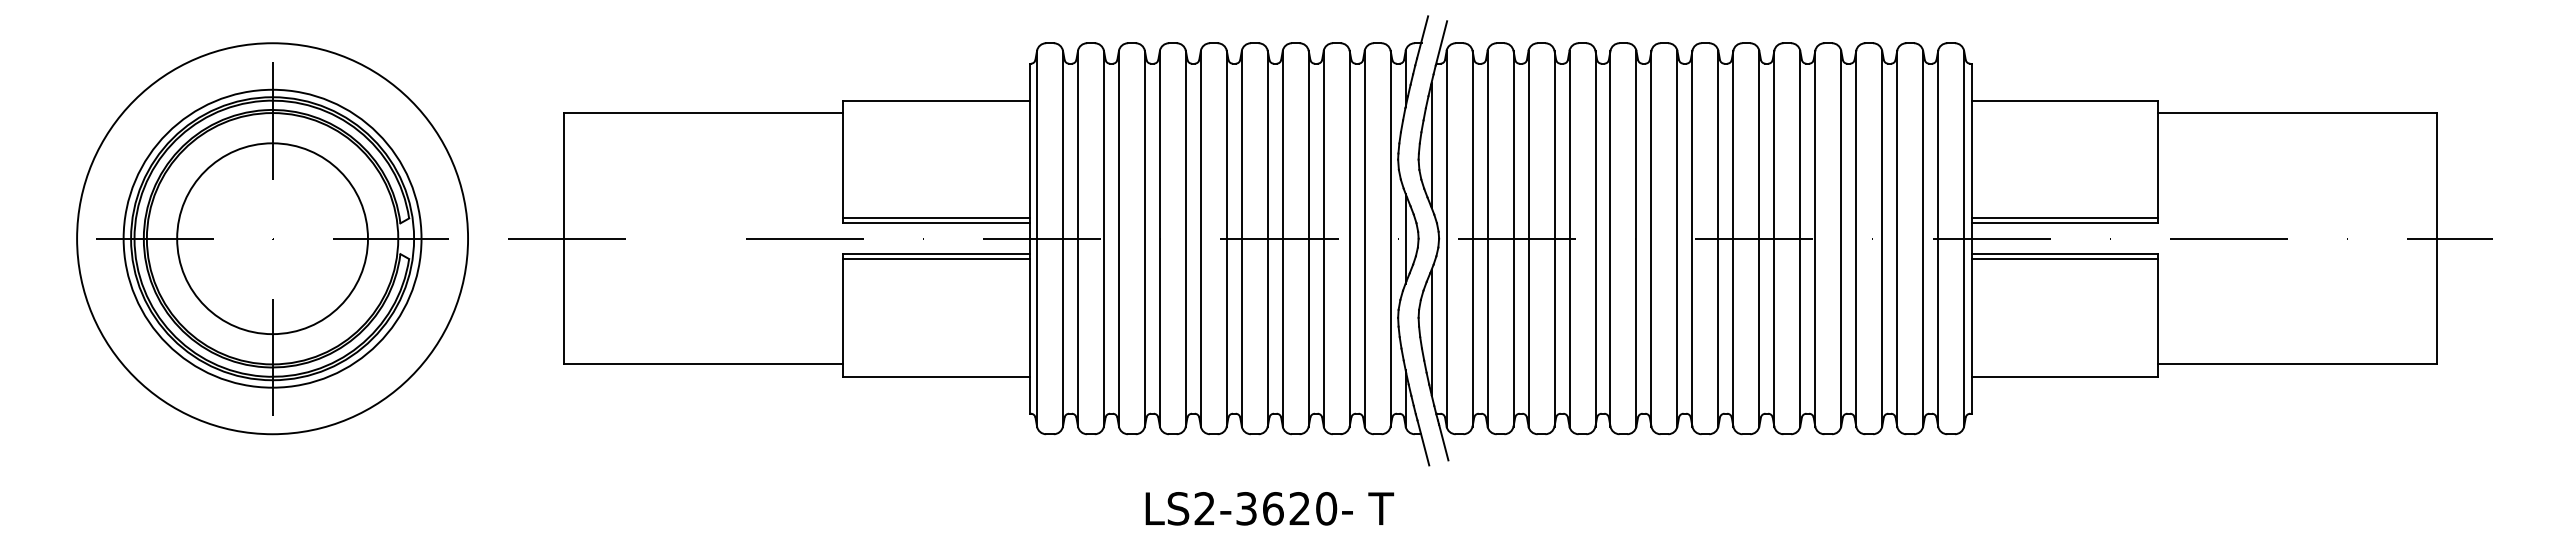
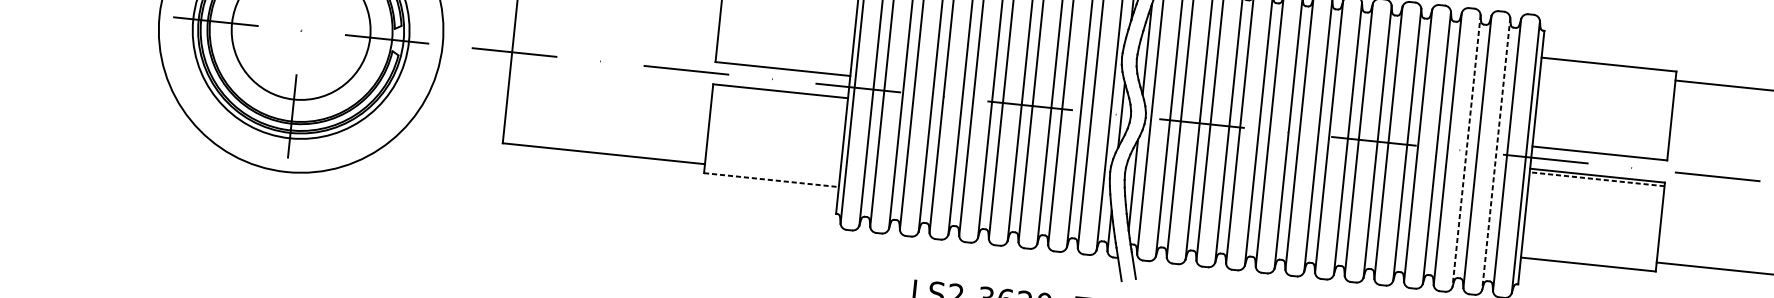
line: (936, 218) -> (783, 65), removed
line: (2064, 218) -> (1600, 149), removed
line: (1882, 238) -> (1466, 150), solid -> dashed
line: (1923, 238) -> (1496, 153), solid -> dashed
line: (936, 259) -> (780, 95), removed
line: (2064, 259) -> (1597, 179), solid -> dashed
line: (936, 376) -> (771, 179), solid -> dashed

